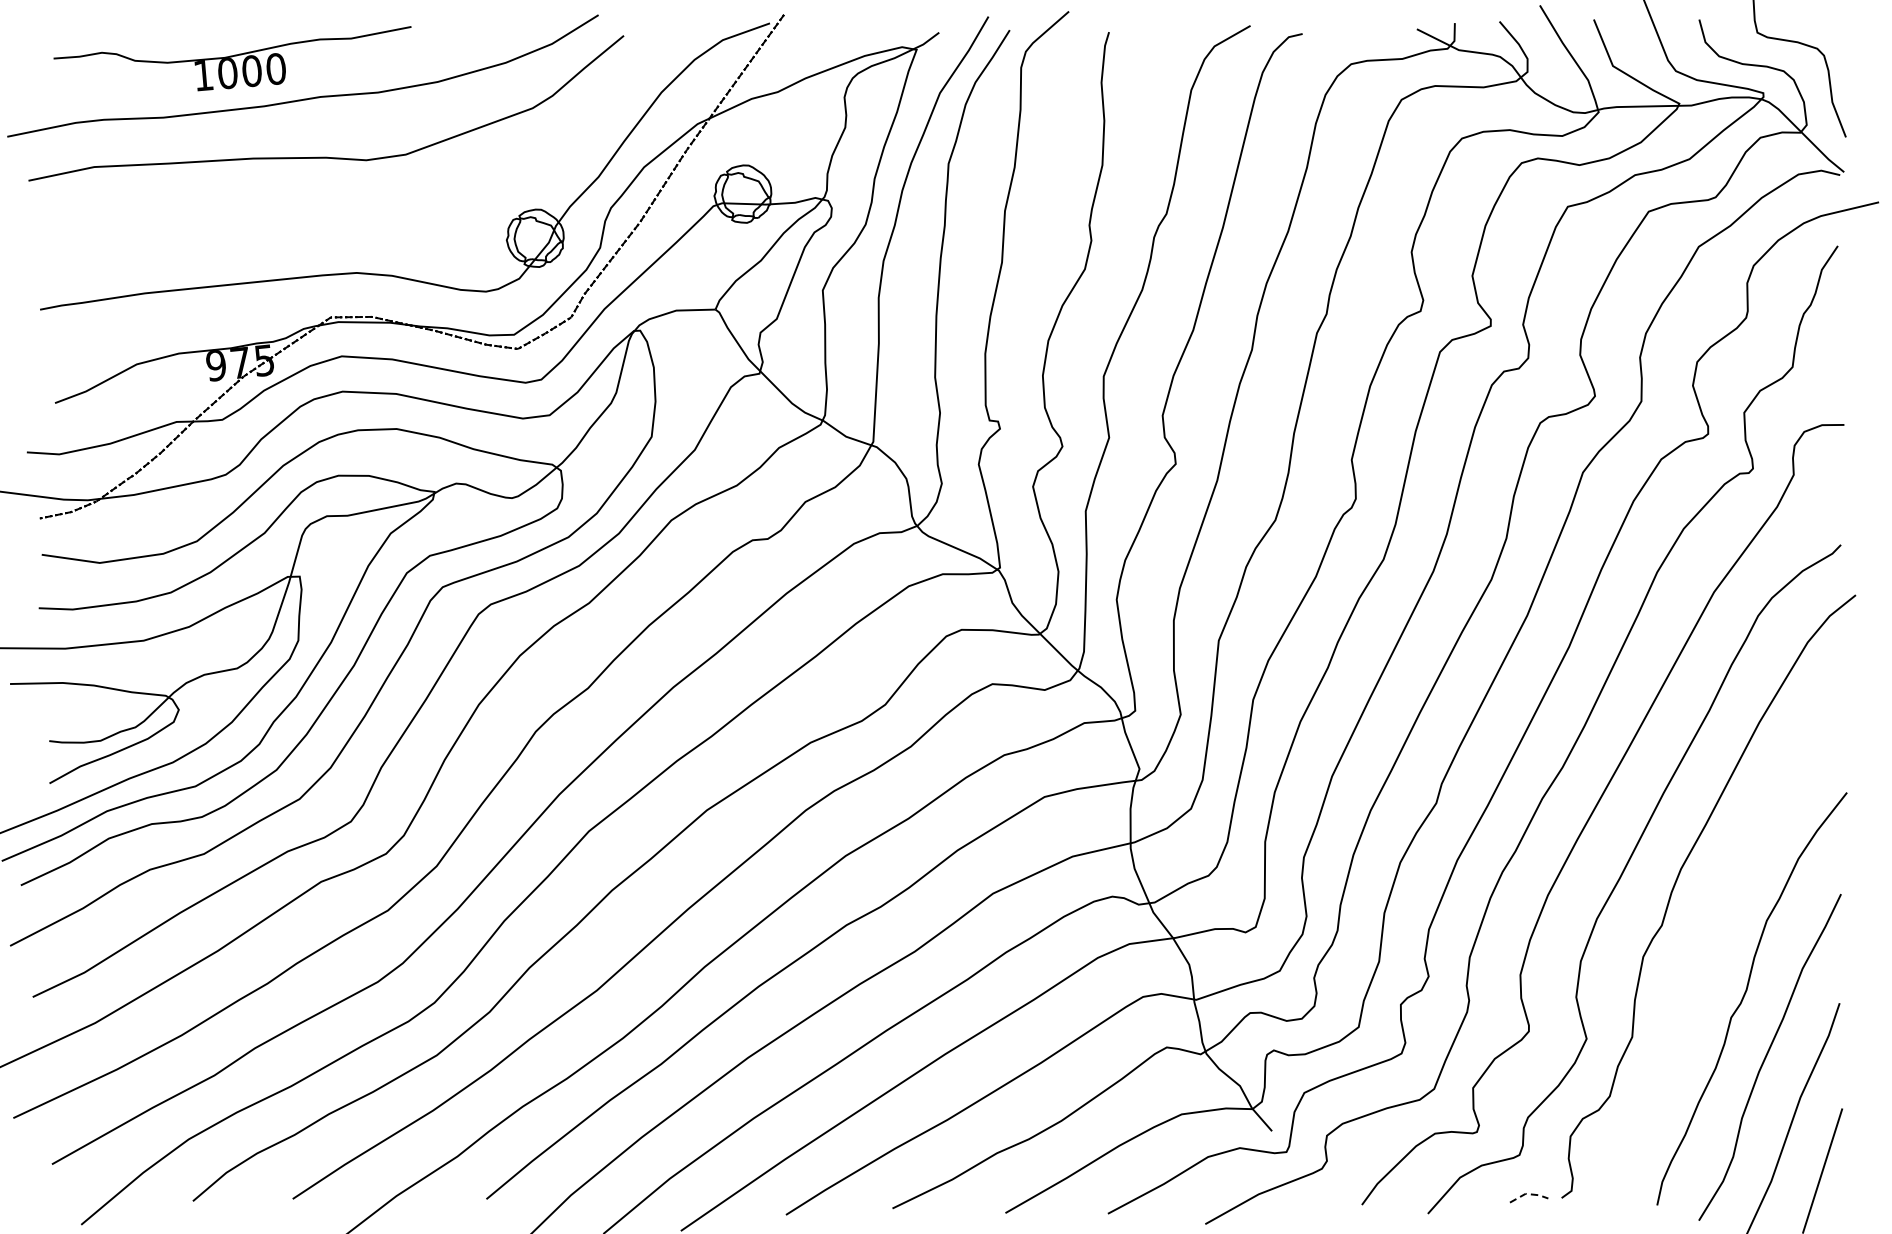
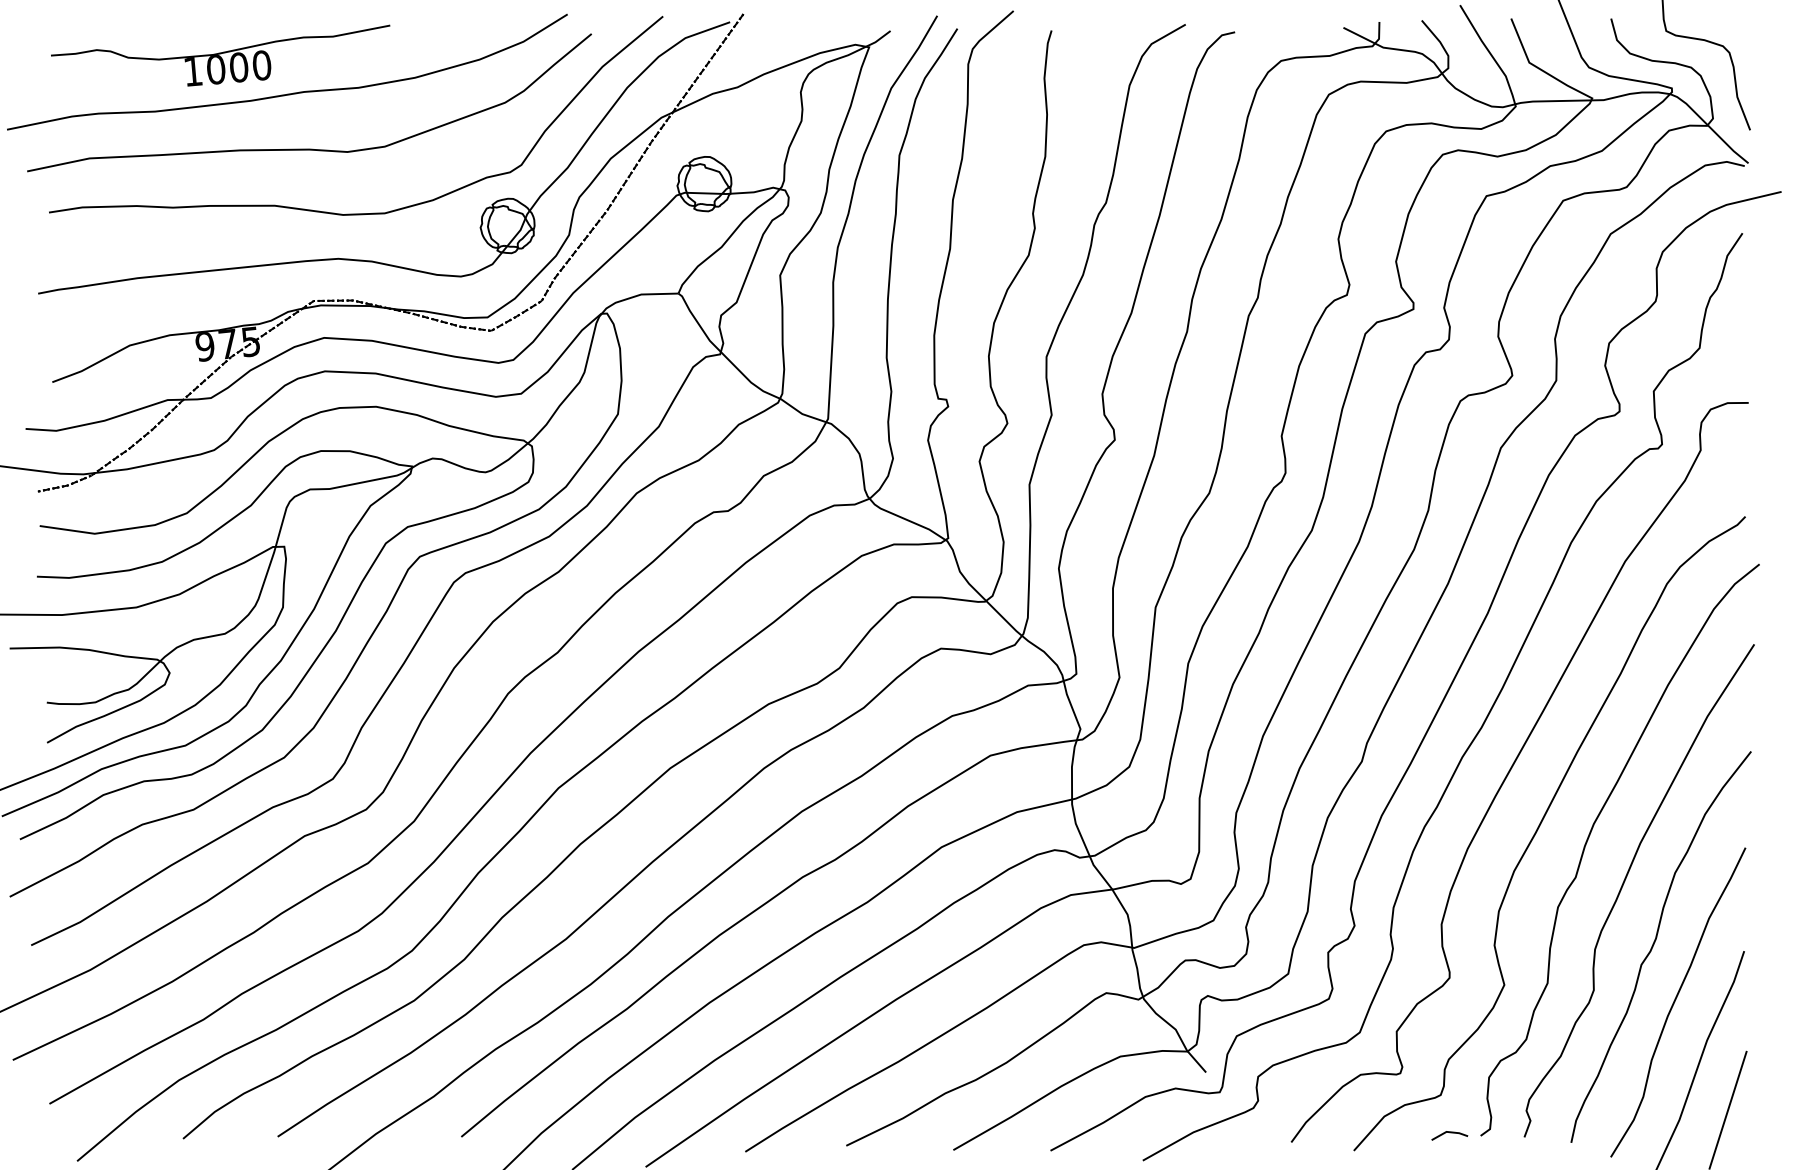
curve: (375, 225) -> (356, 213), added
curve: (1712, 935) -> (1623, 886), added
line: (1528, 1194) -> (1449, 1132), dashed -> solid

